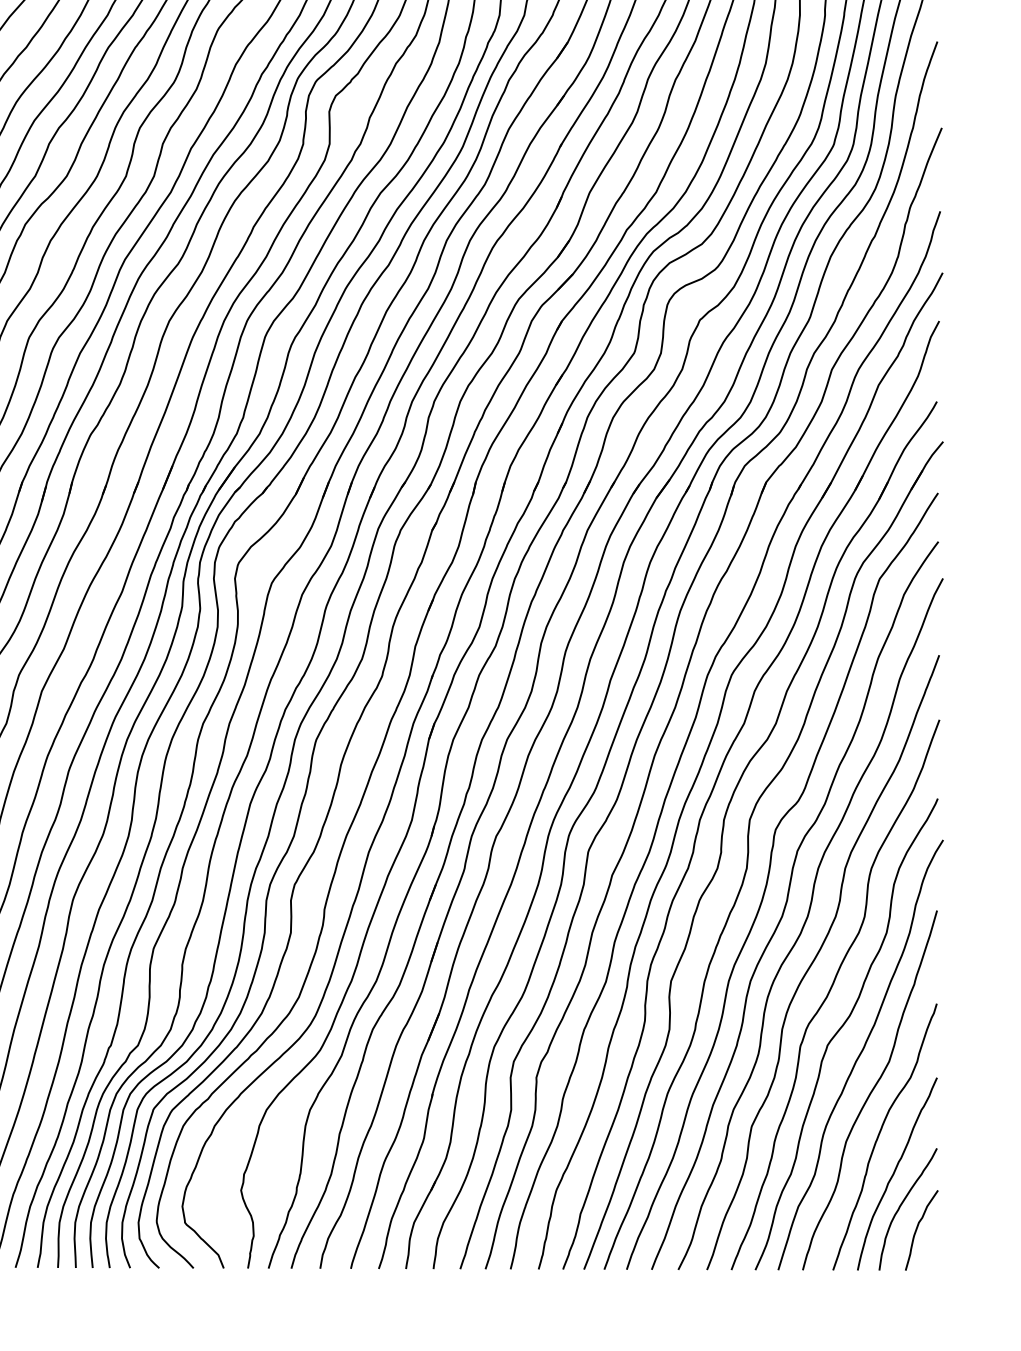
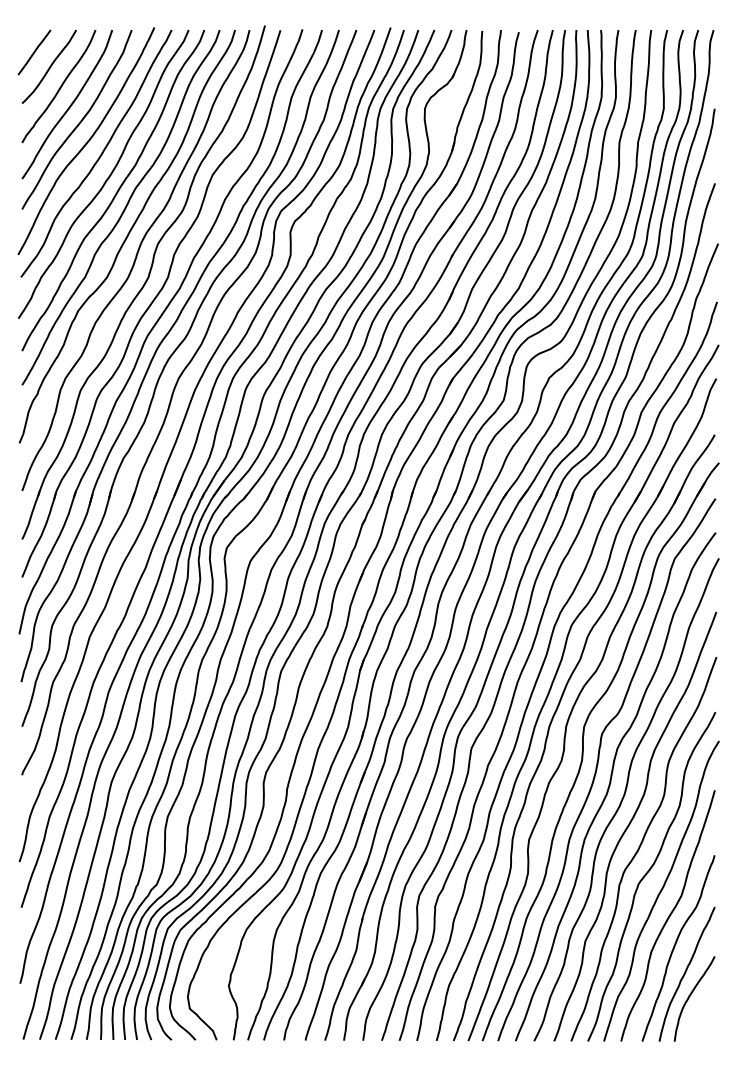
curve: (917, 1230) -> (701, 1013), removed

